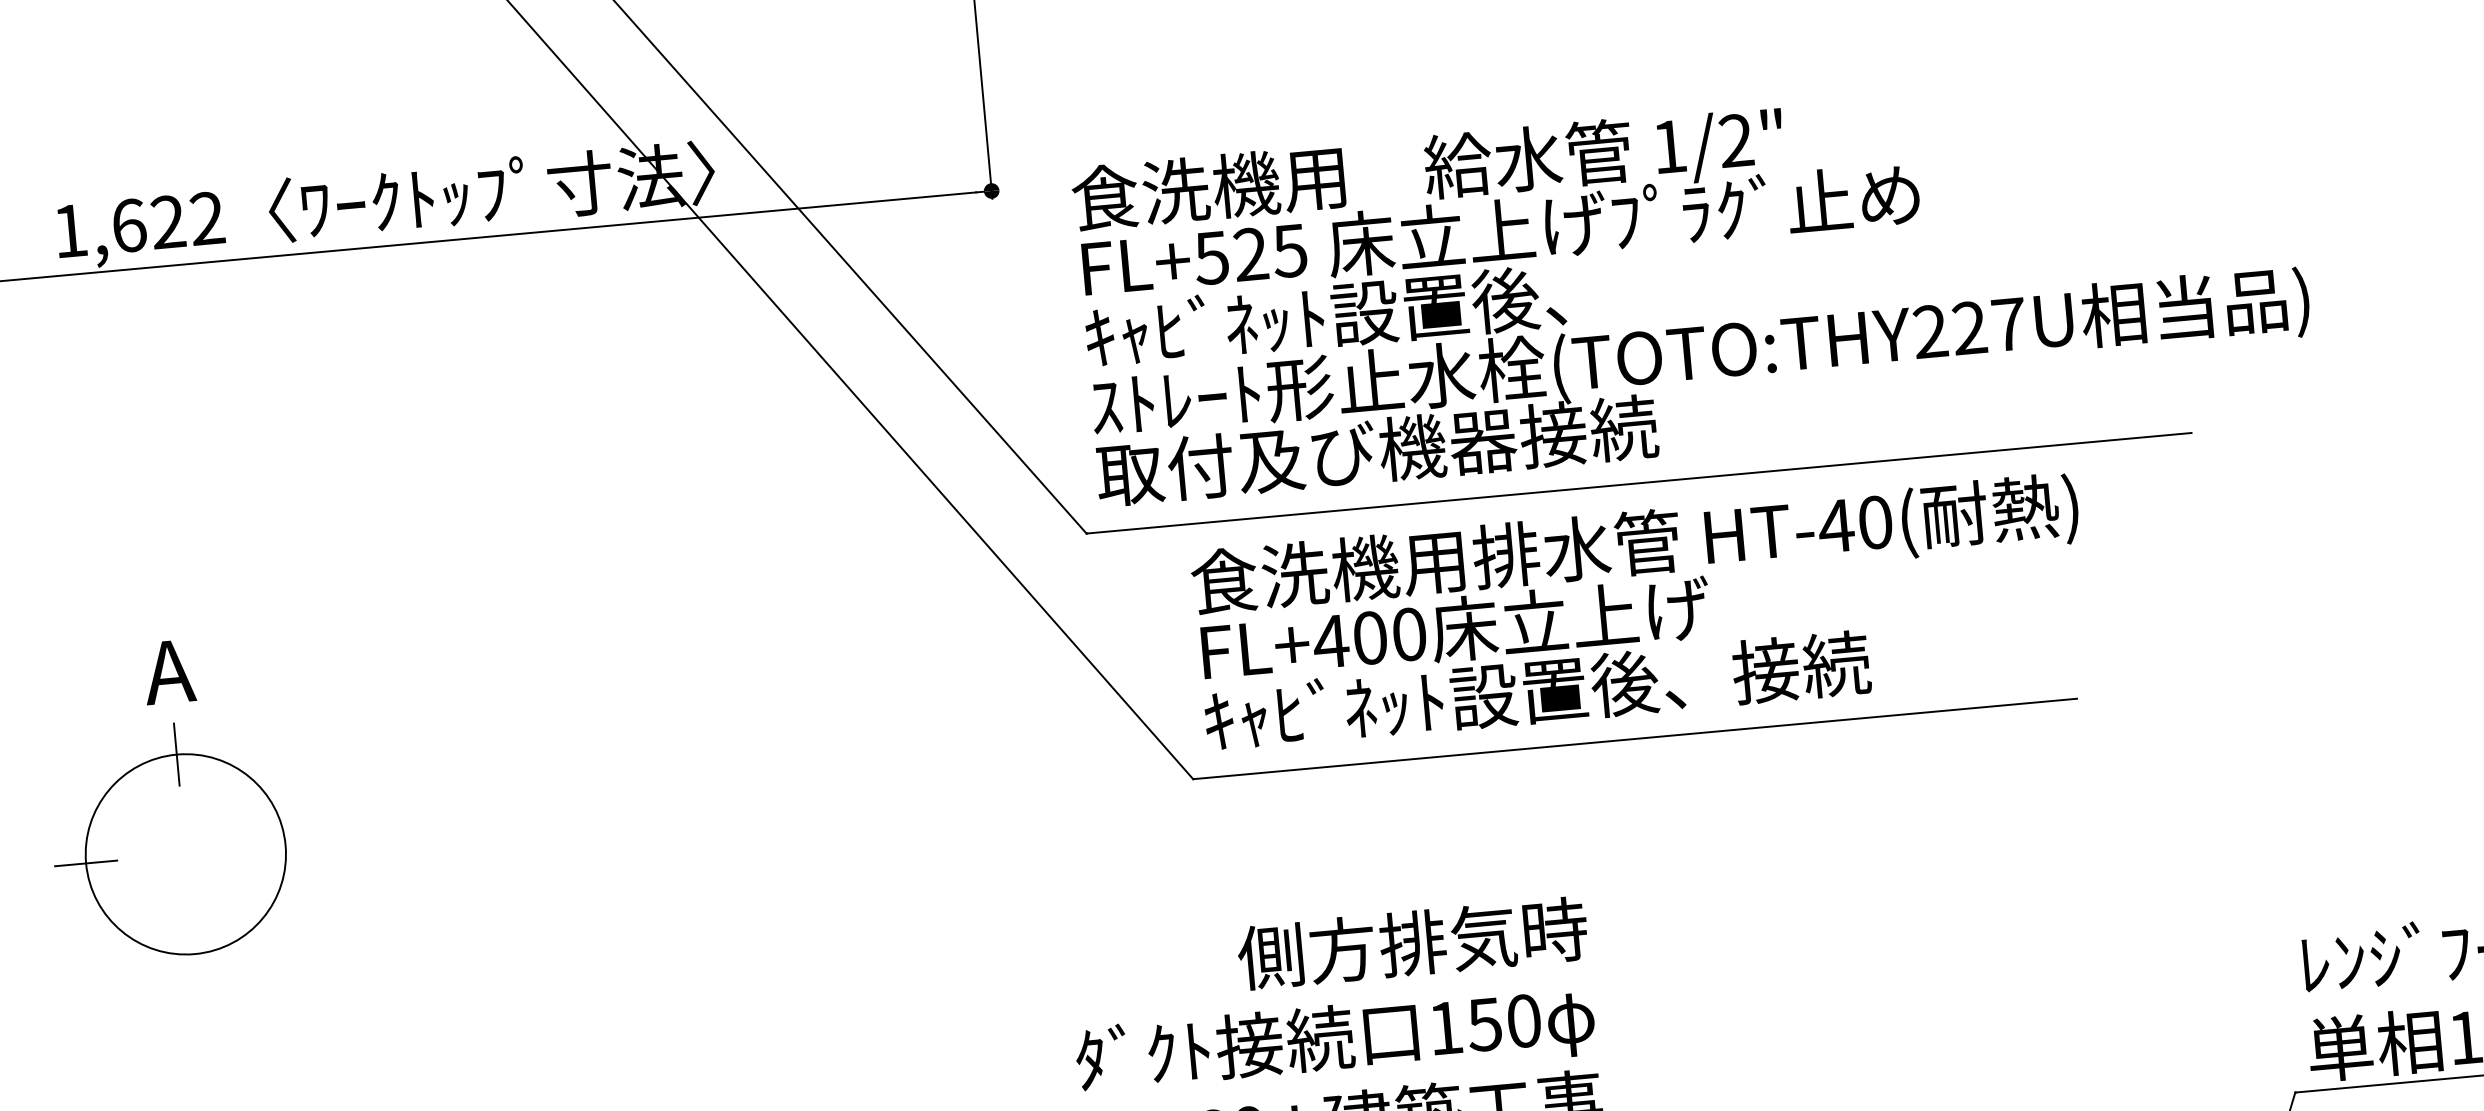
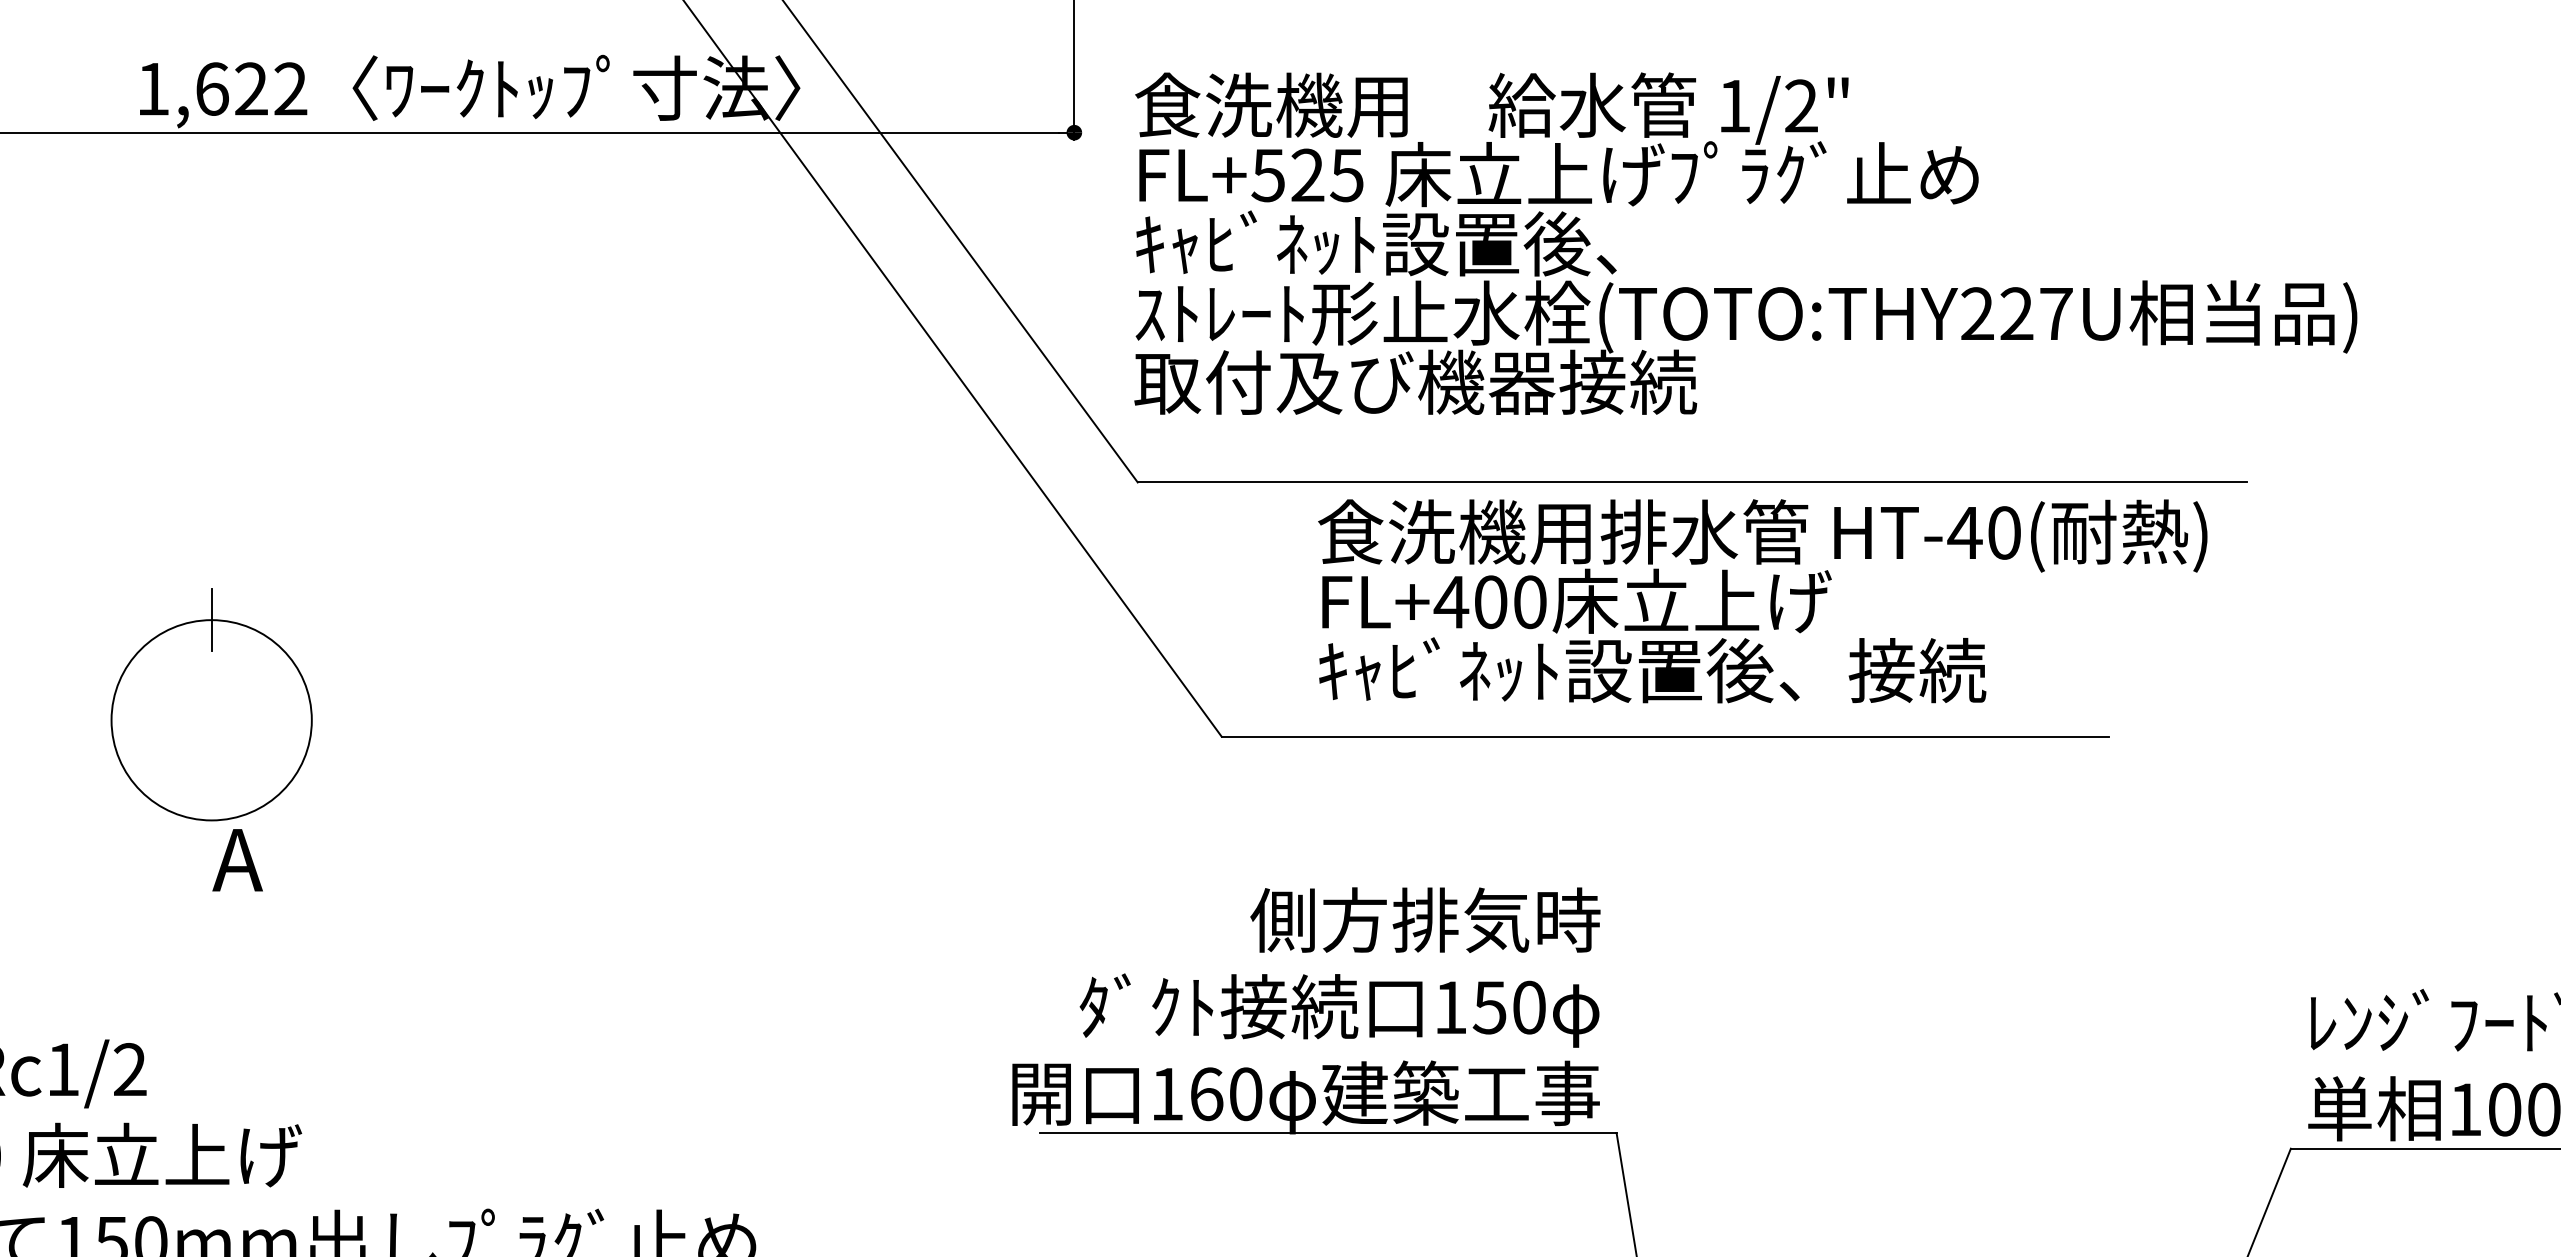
text: (1693, 282) -> (1745, 243), moved
text: (1640, 612) -> (1762, 601), moved
text: (169, 672) -> (237, 860), moved
line: (86, 863) -> (111, 720), removed

